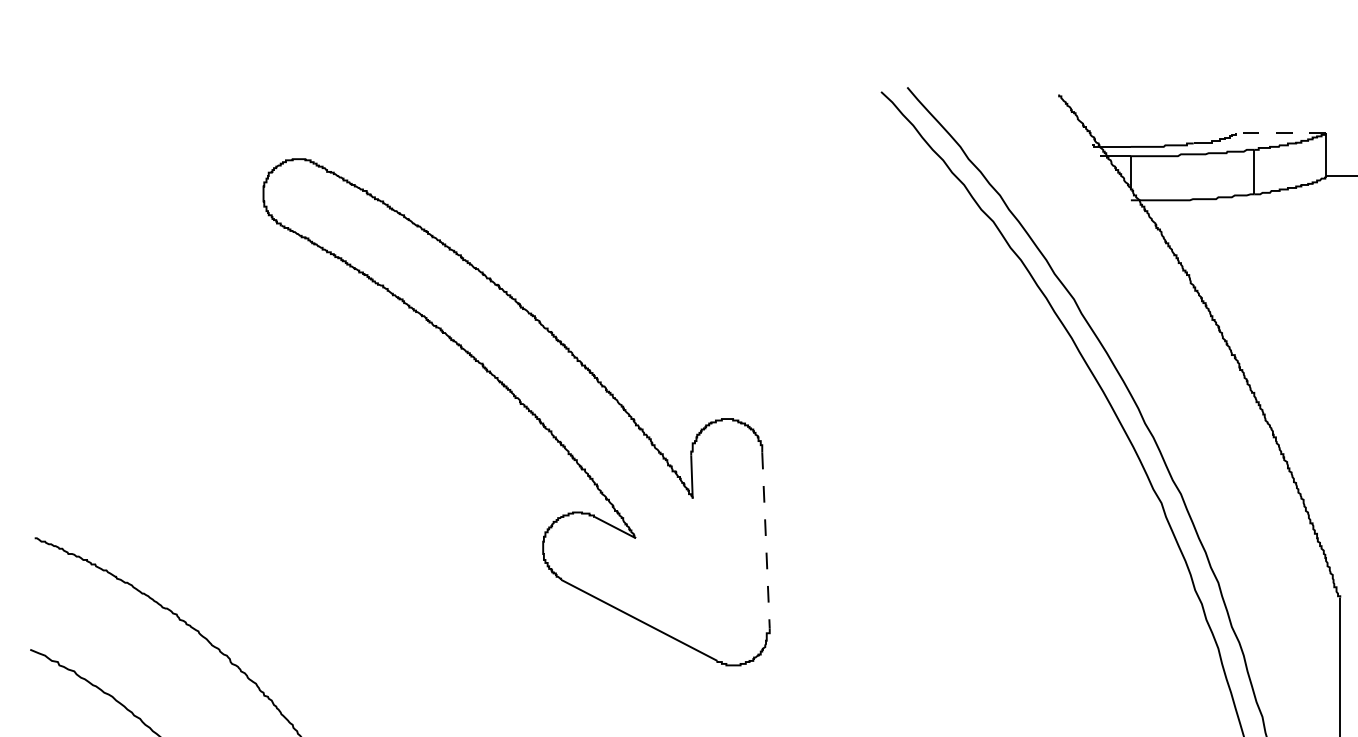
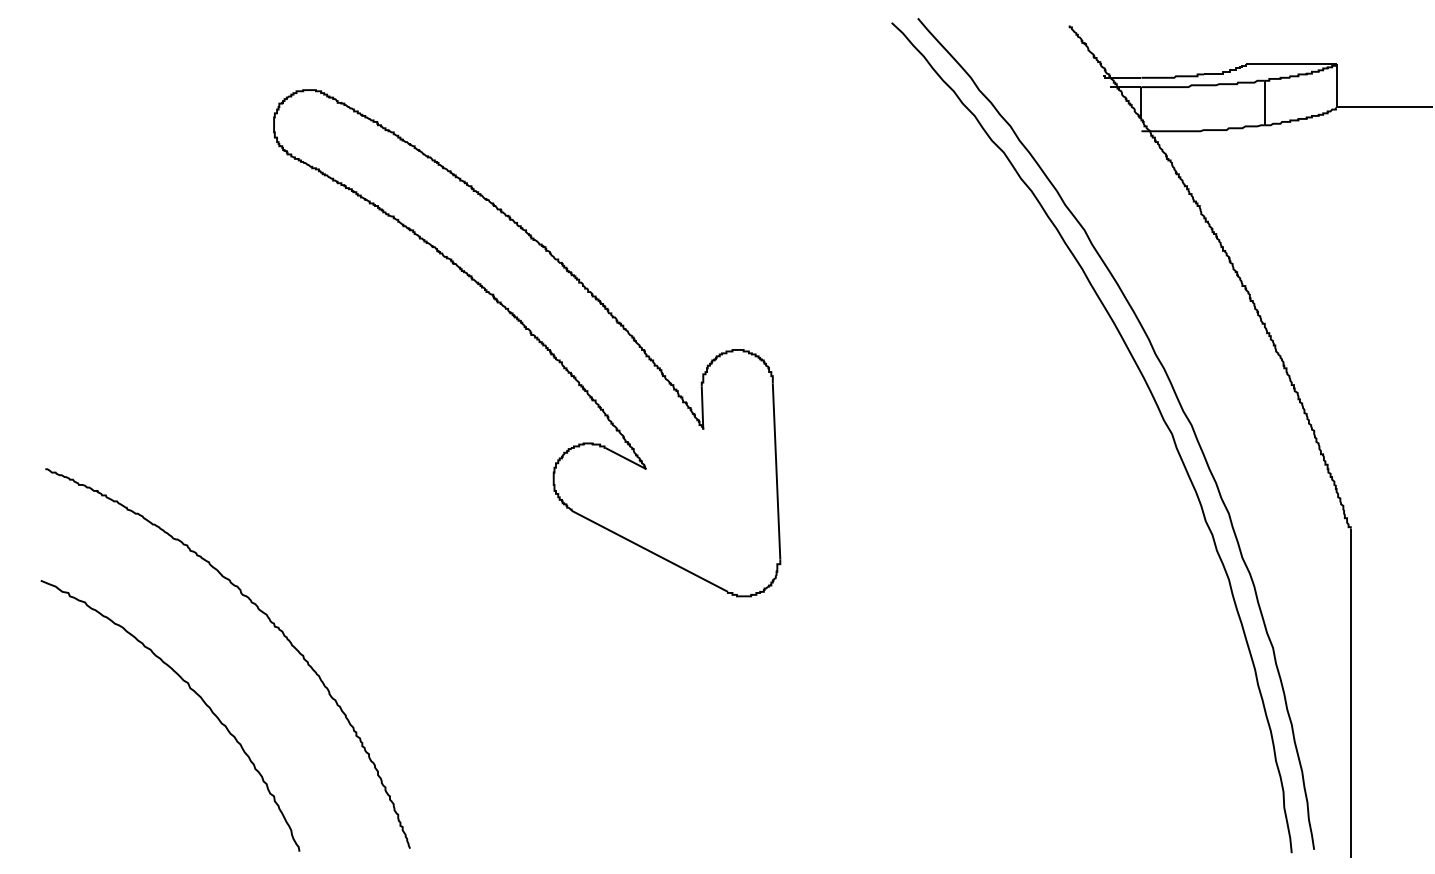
line: (1279, 132) -> (1290, 63), dashed -> solid
line: (765, 540) -> (776, 471), dashed -> solid

